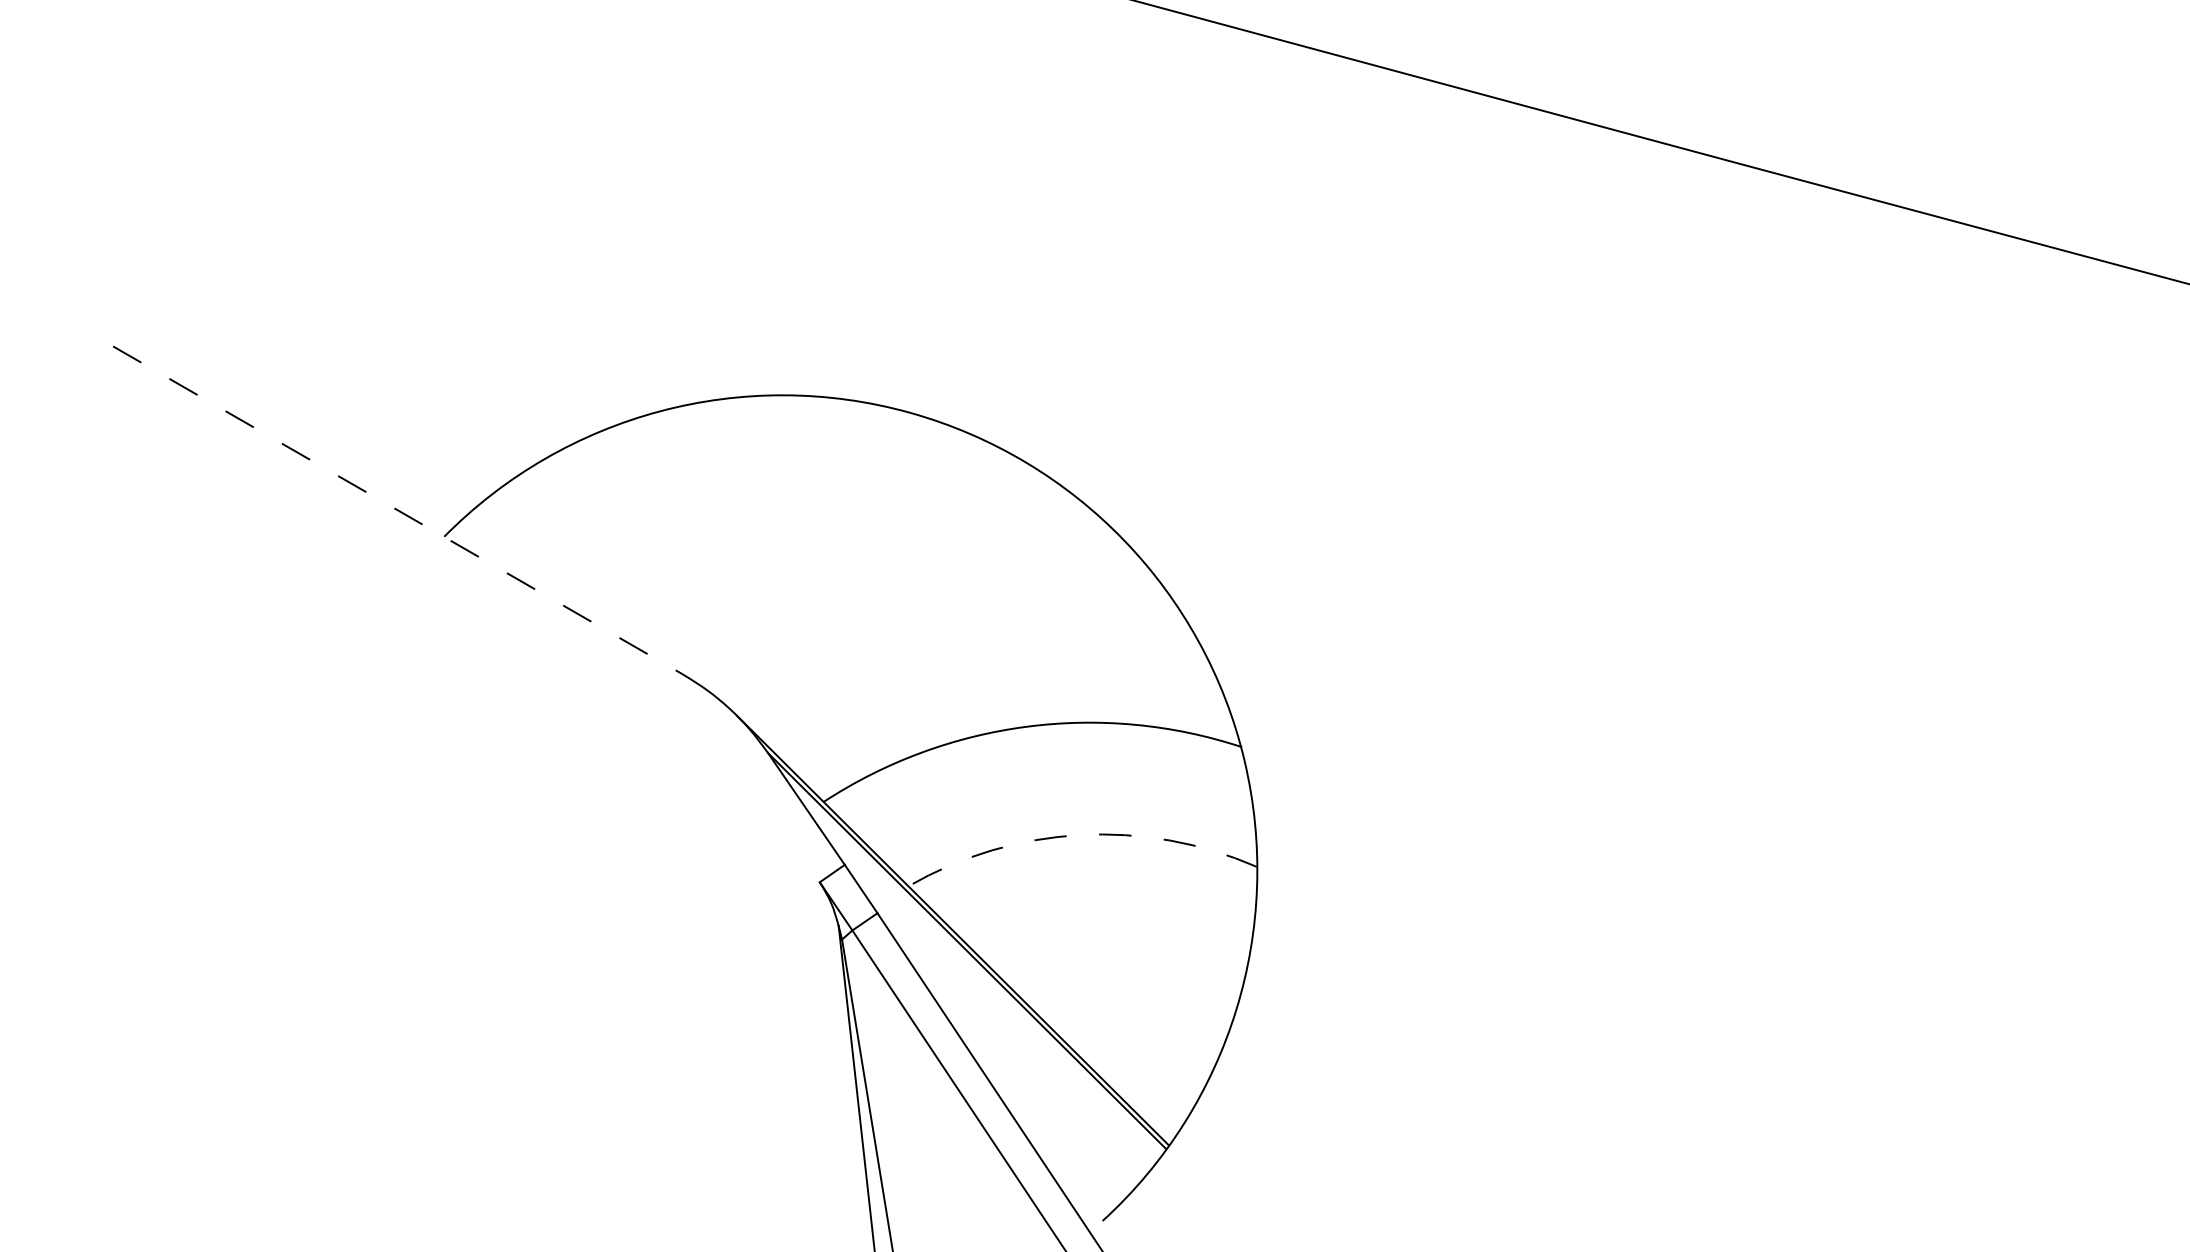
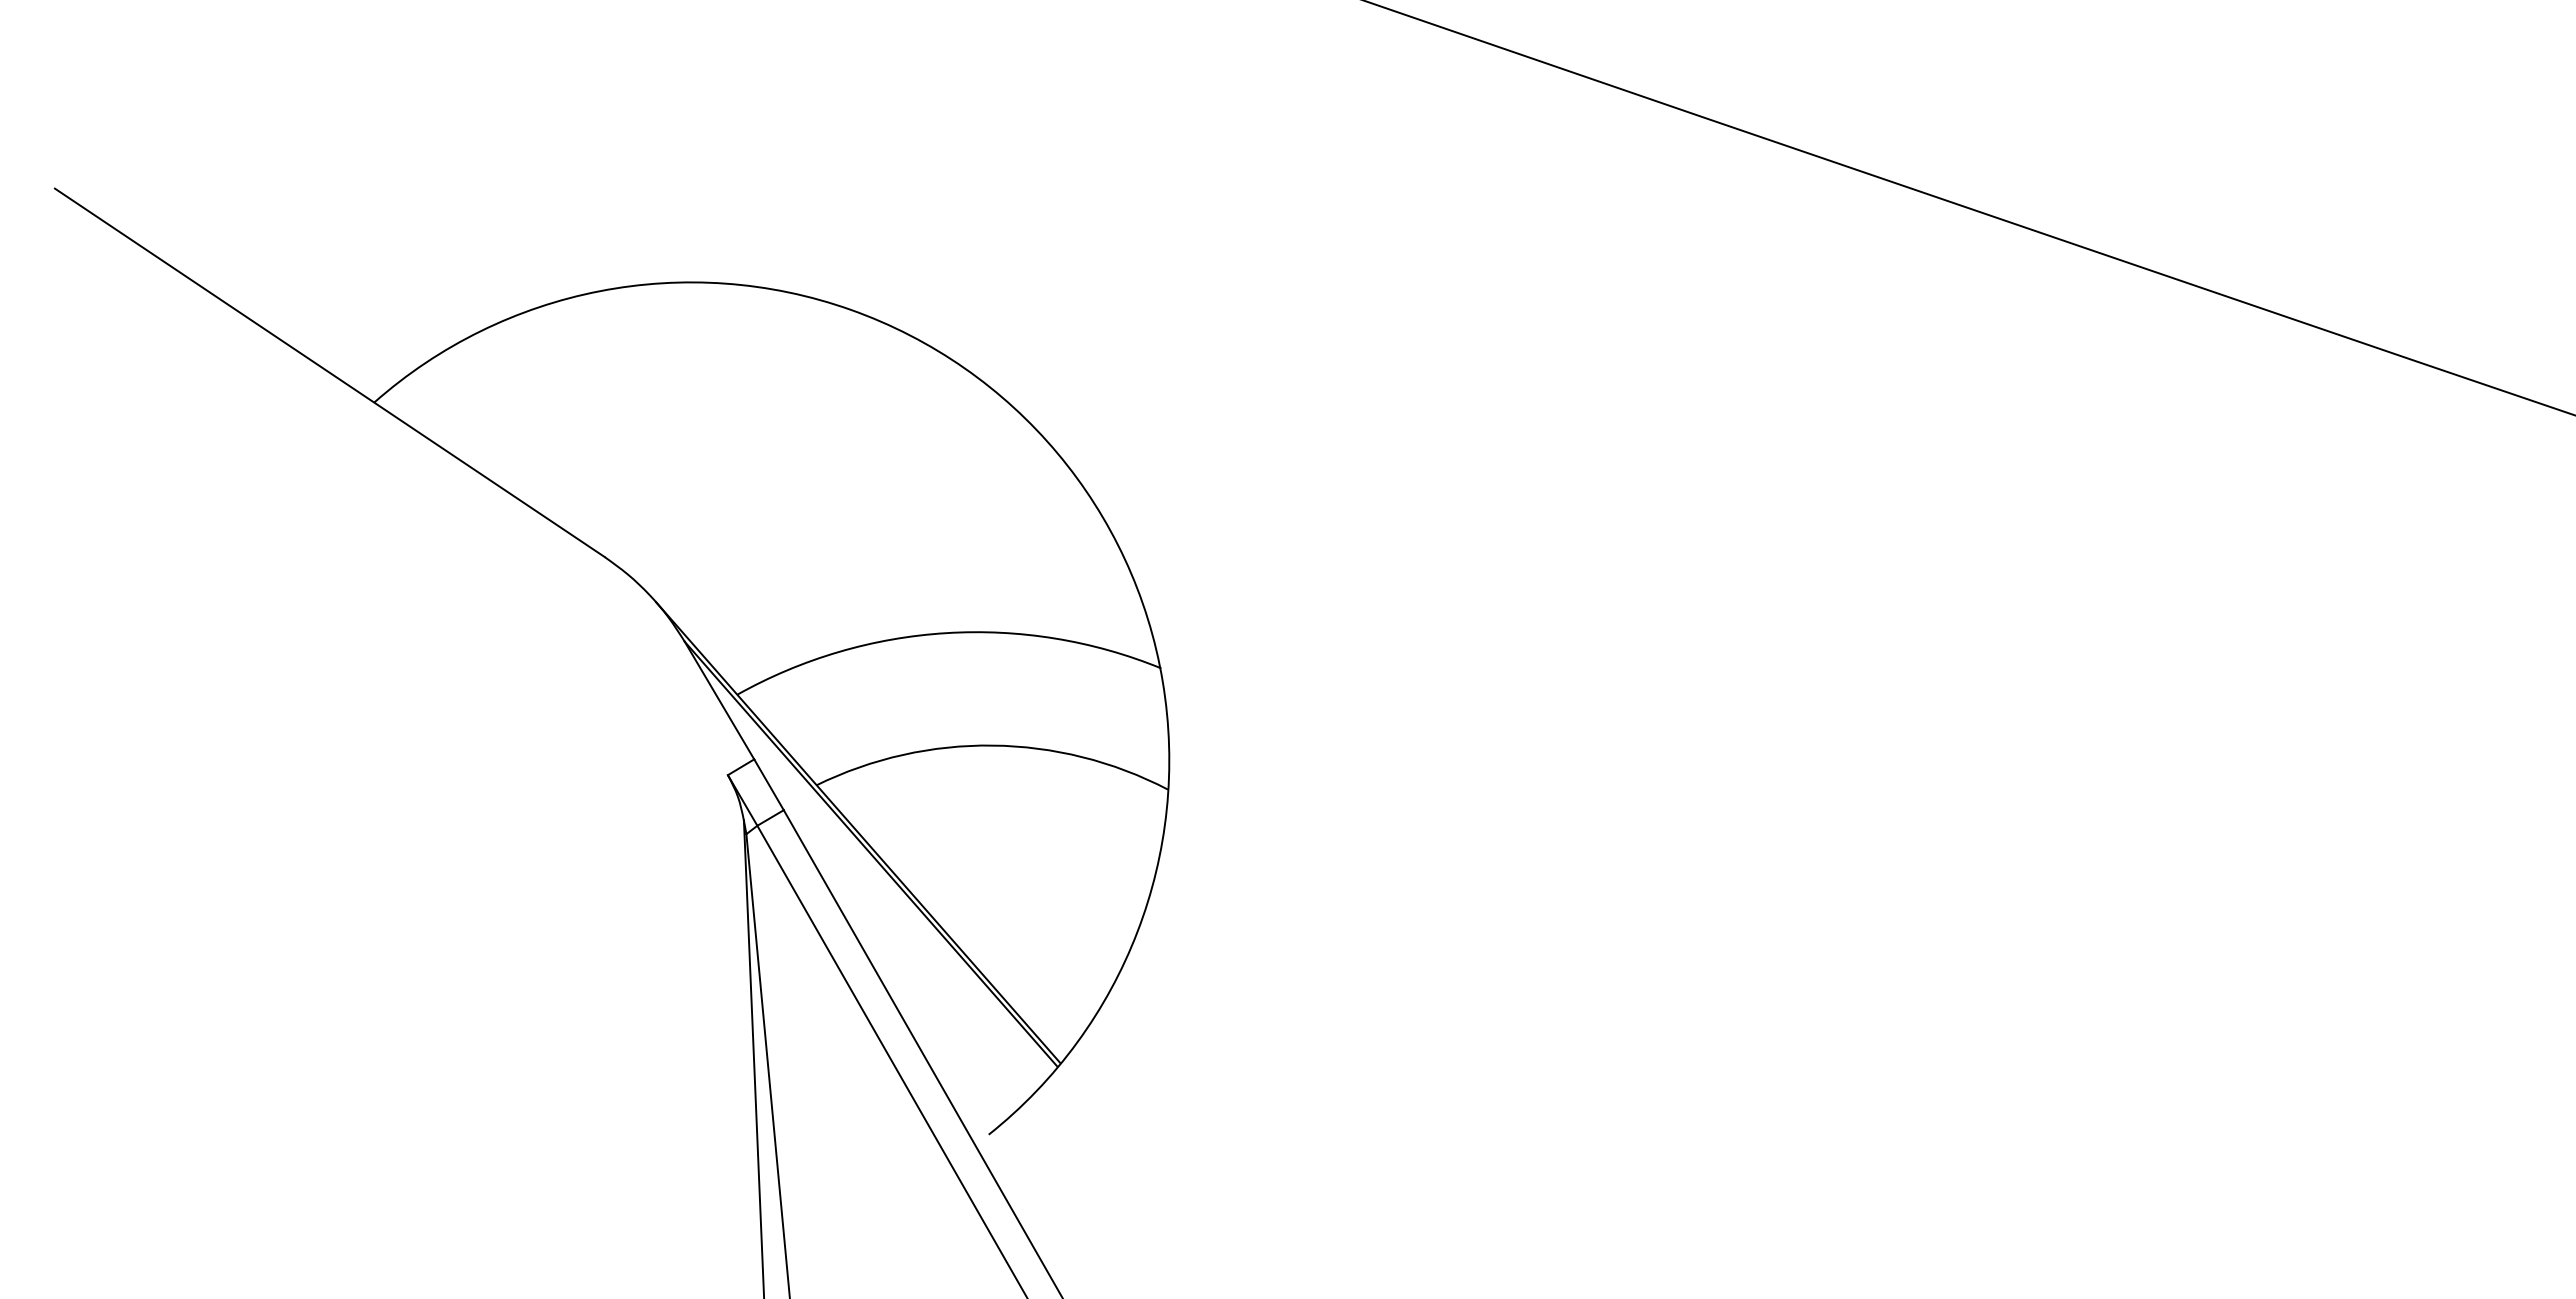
line: (397, 510) -> (329, 372), dashed -> solid
arc: (1080, 835) -> (992, 745), dashed -> solid

